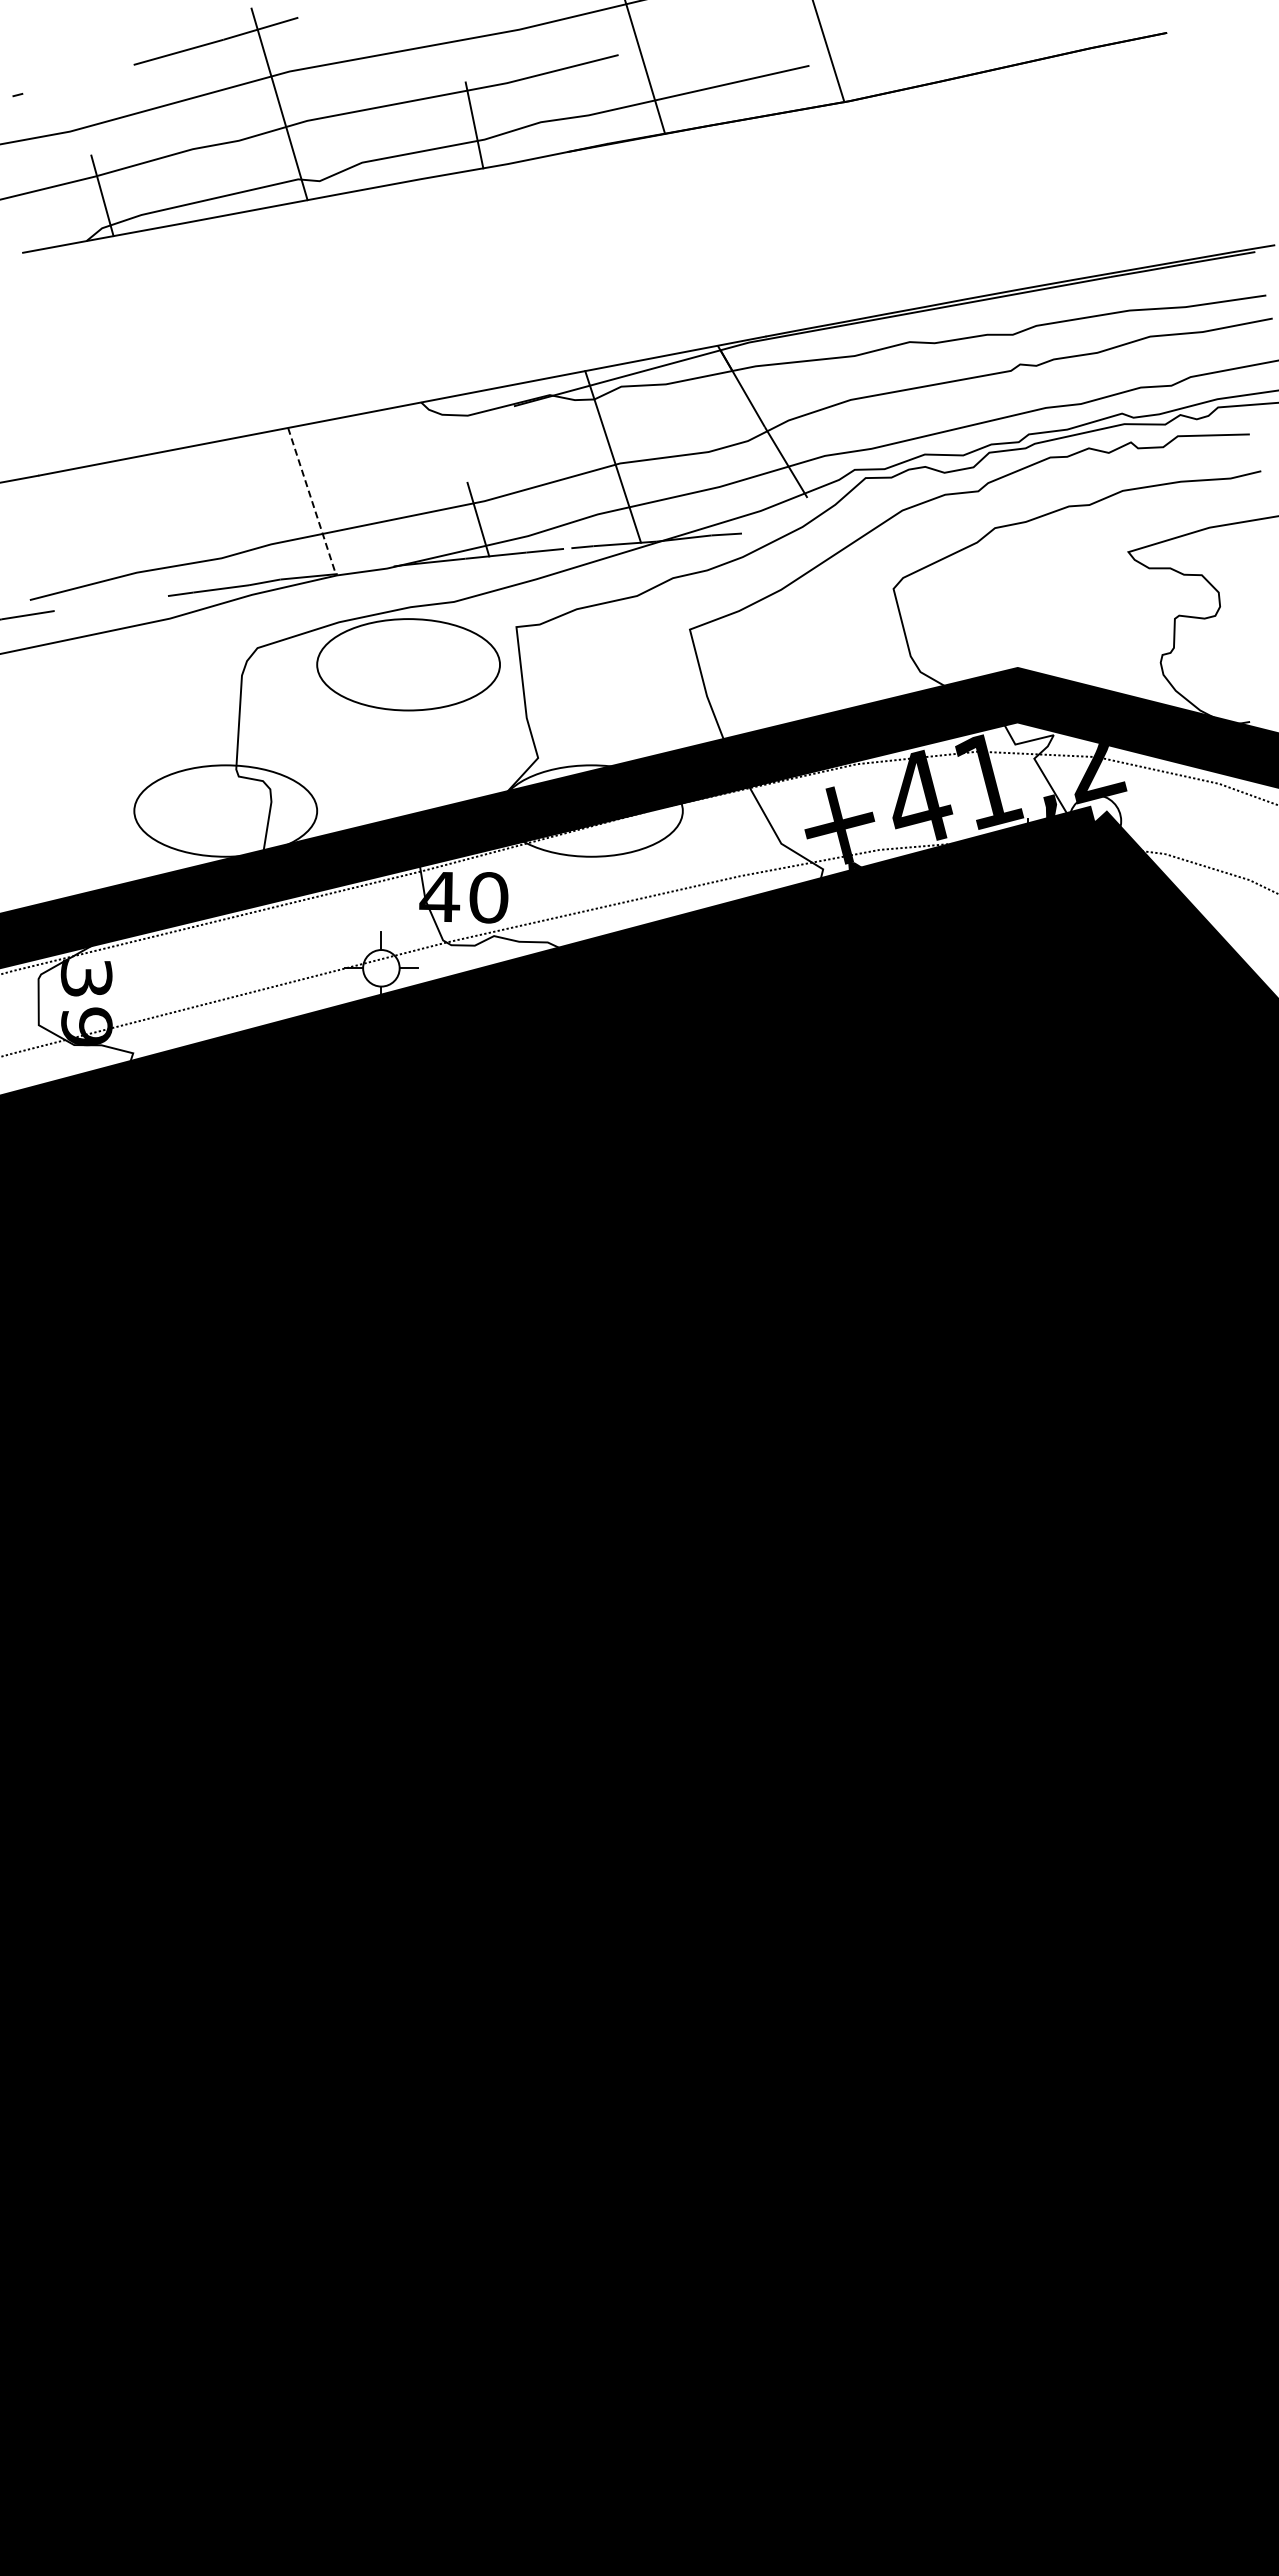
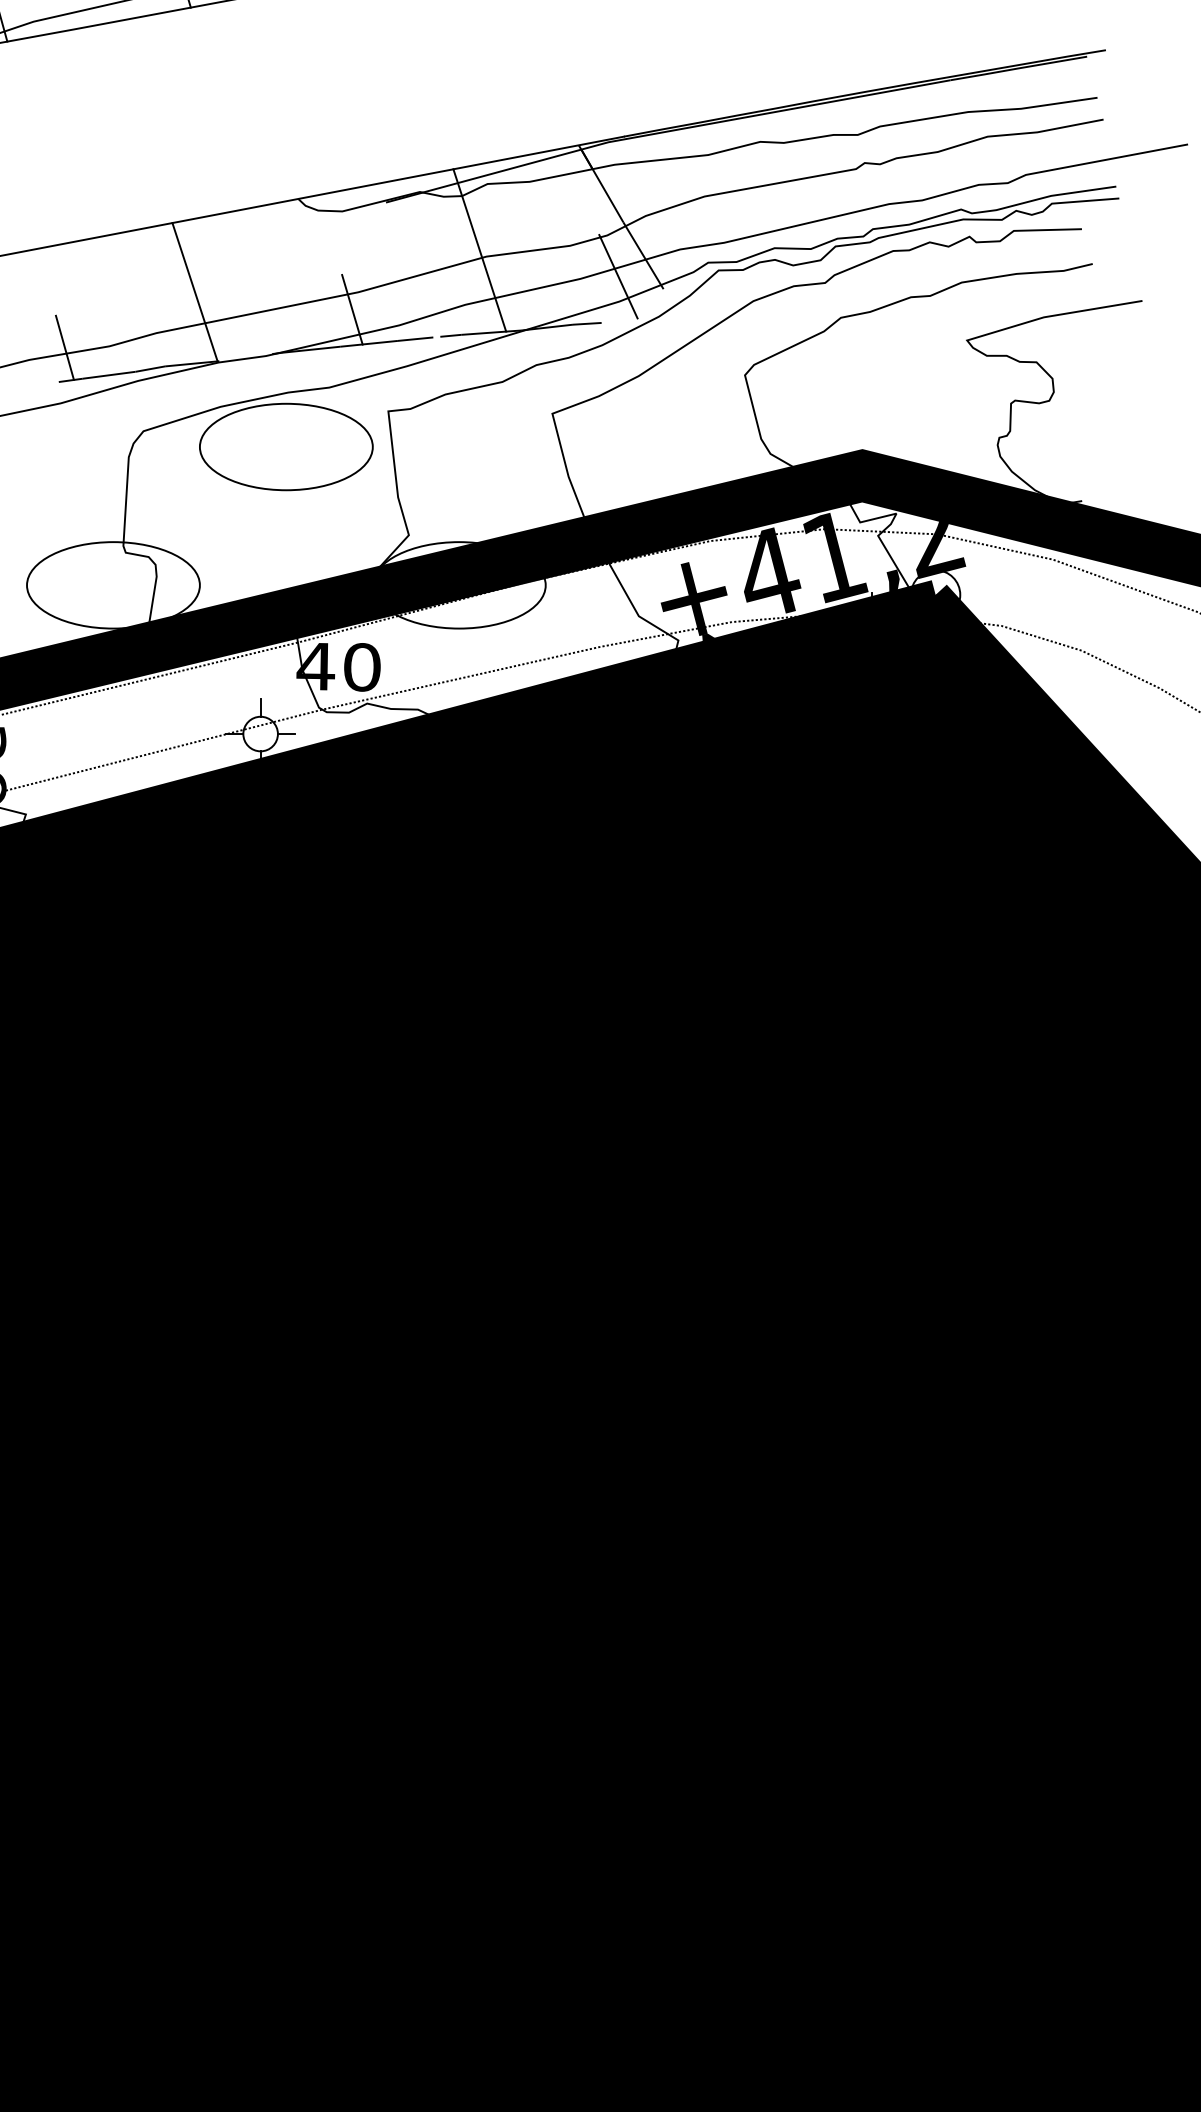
line: (759, 484) -> (618, 276), added
line: (312, 501) -> (195, 292), dashed -> solid
line: (173, 559) -> (64, 347), added

